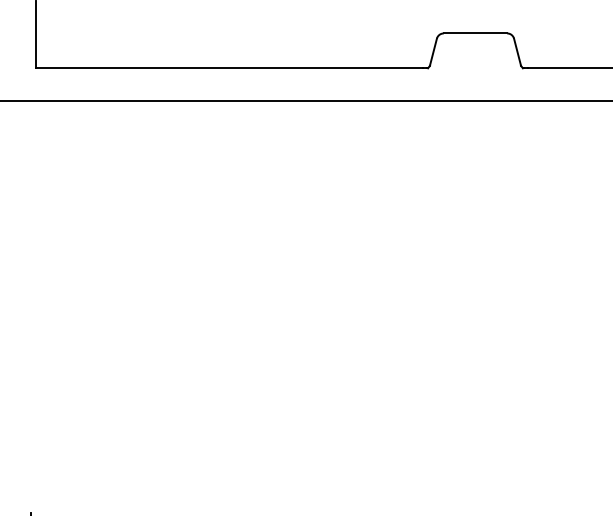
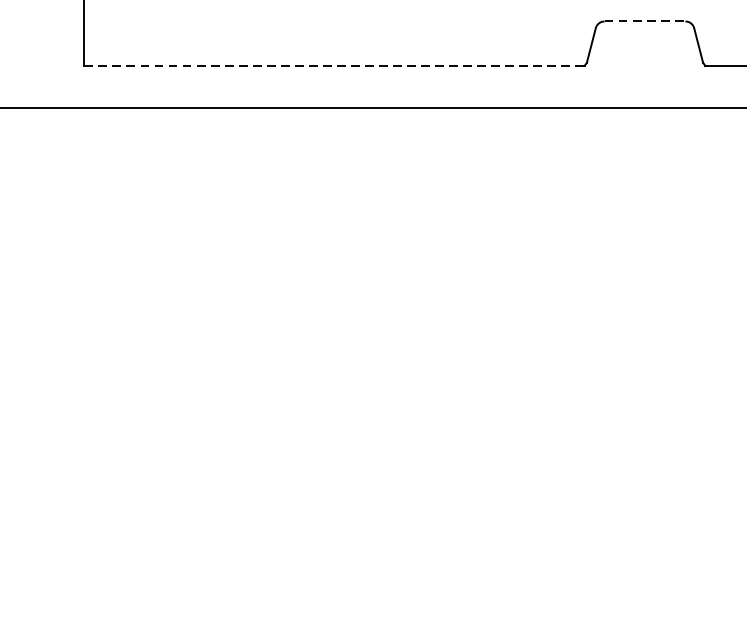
line: (475, 33) -> (645, 21), solid -> dashed
line: (229, 68) -> (331, 66), solid -> dashed

